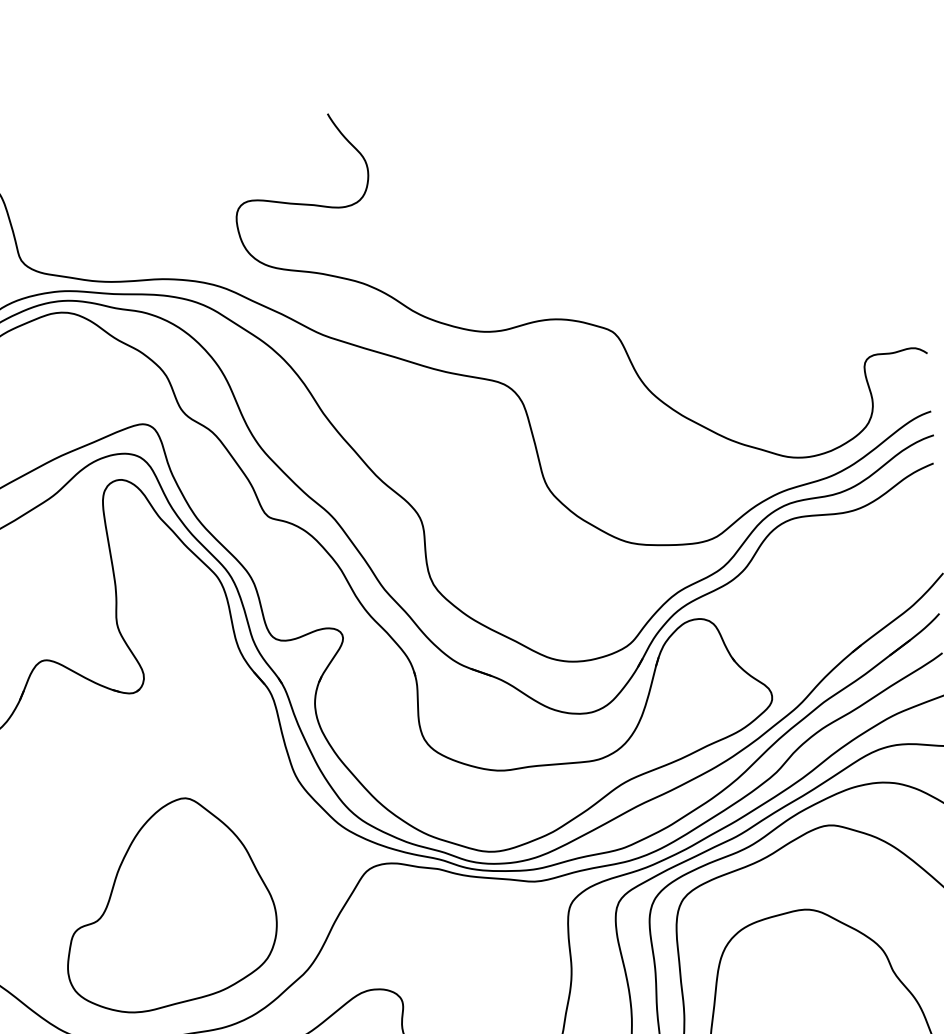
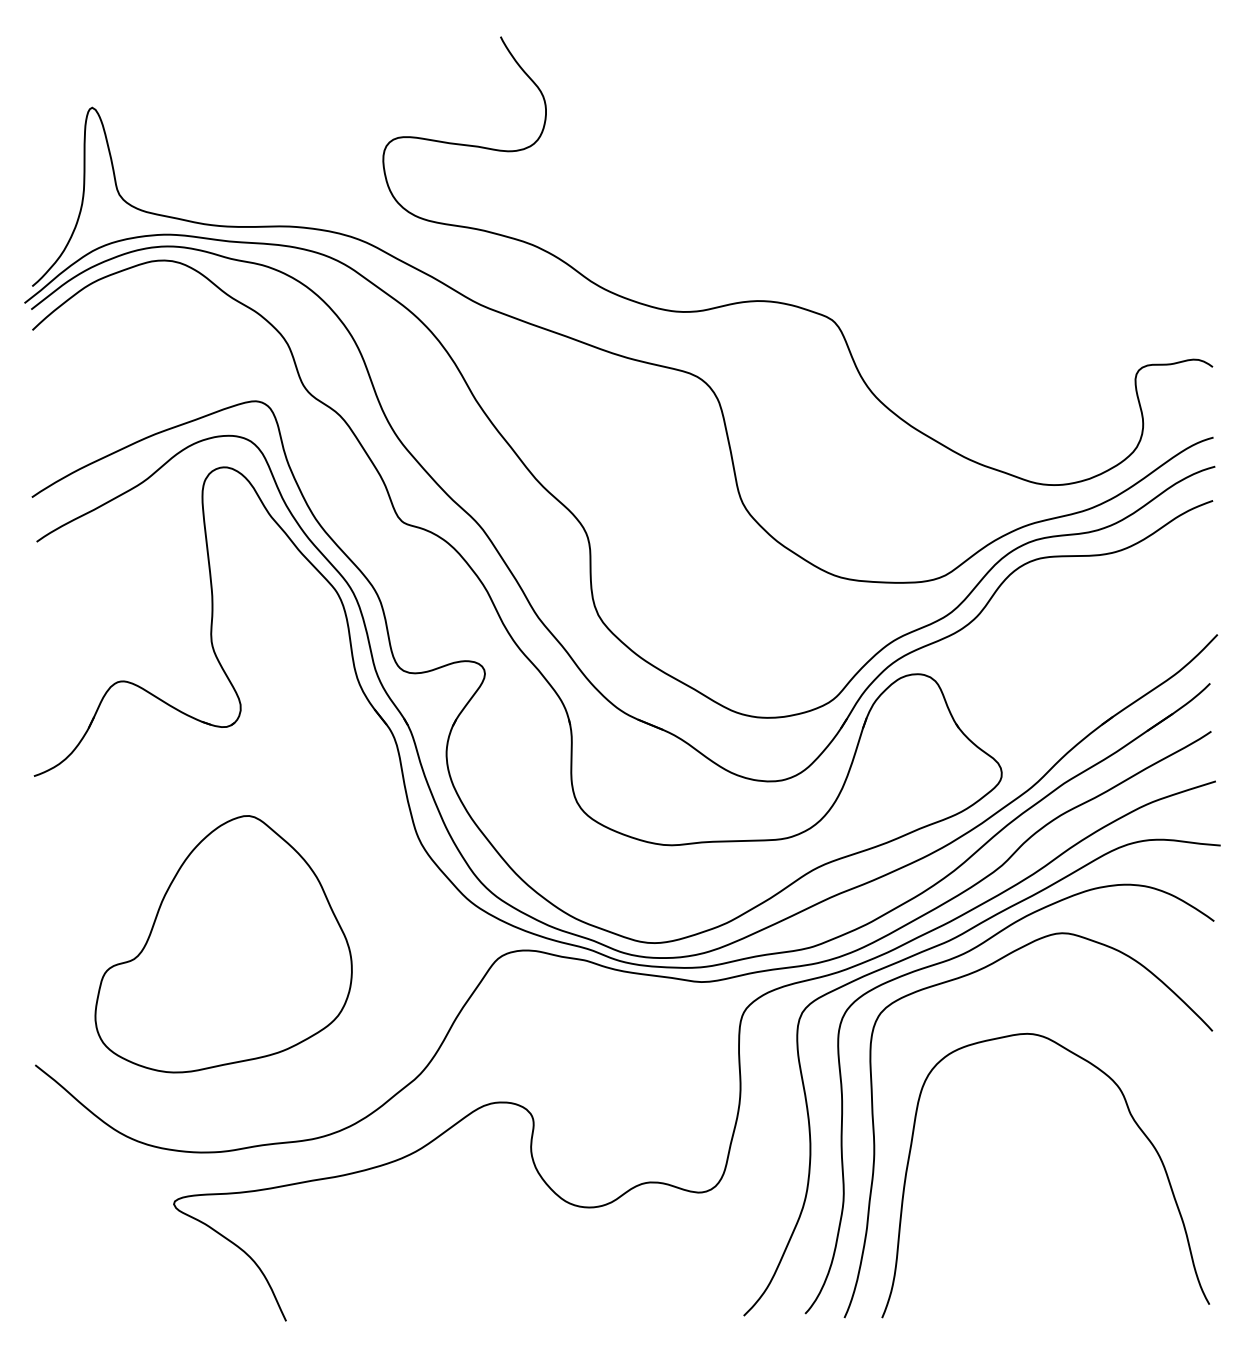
part: (170, 905) -> (223, 944), moved

